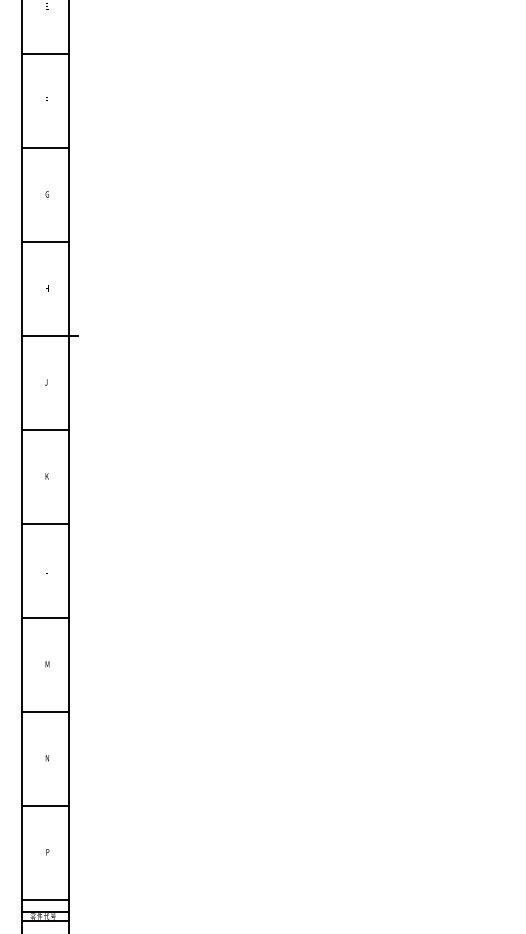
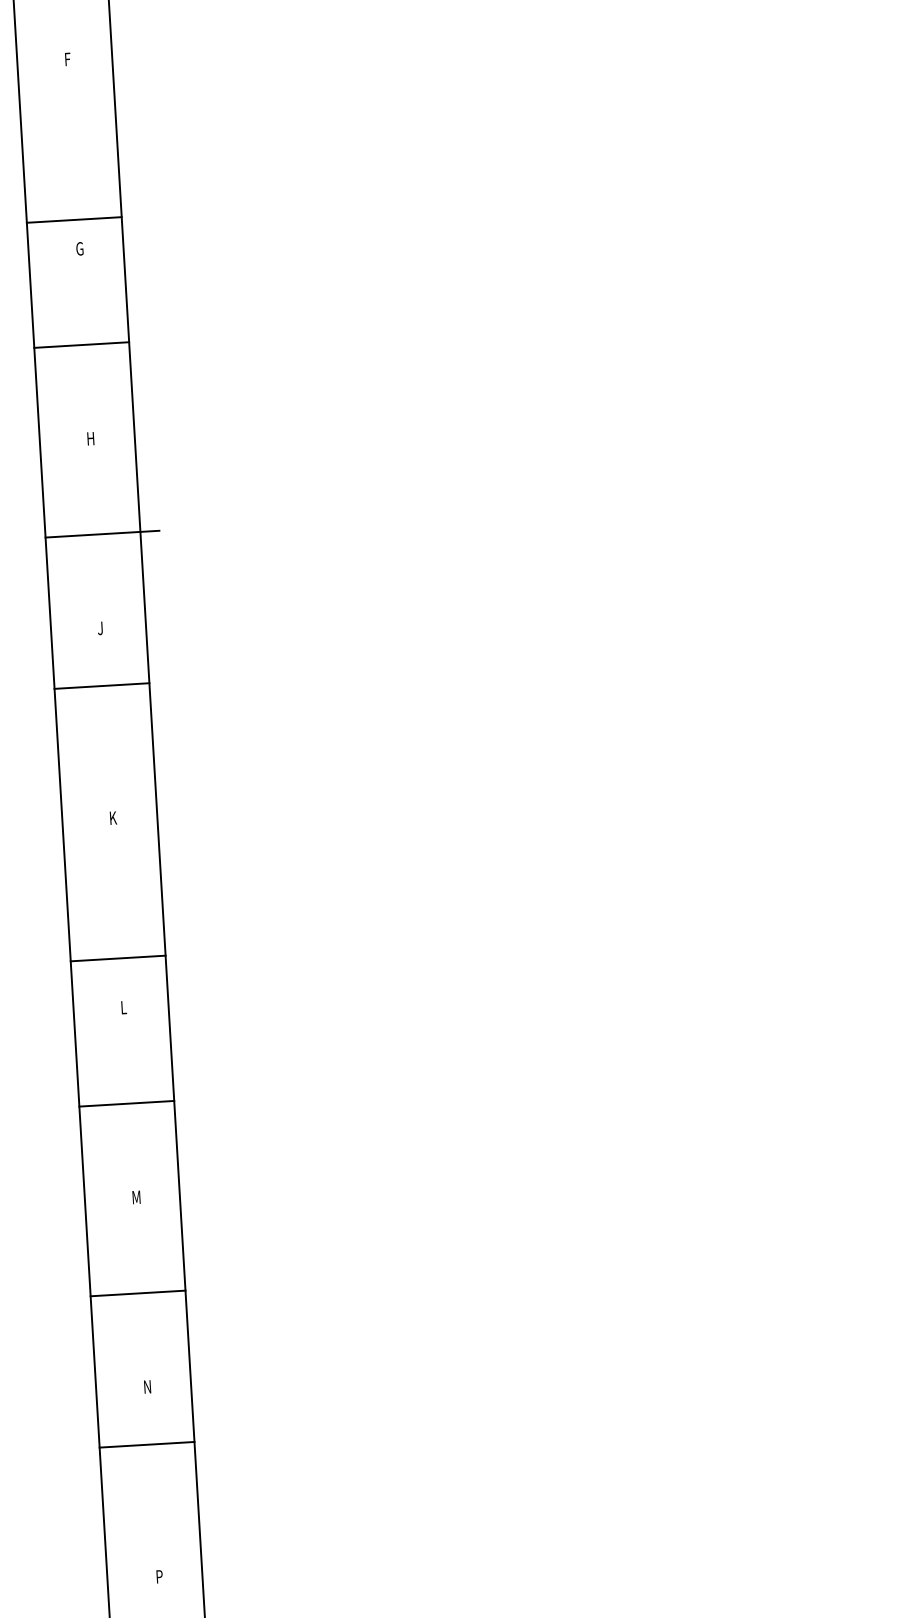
line: (44, 148) -> (72, 220), moved
line: (44, 429) -> (99, 685), moved
line: (44, 523) -> (116, 957), moved
line: (44, 805) -> (145, 1444), moved

